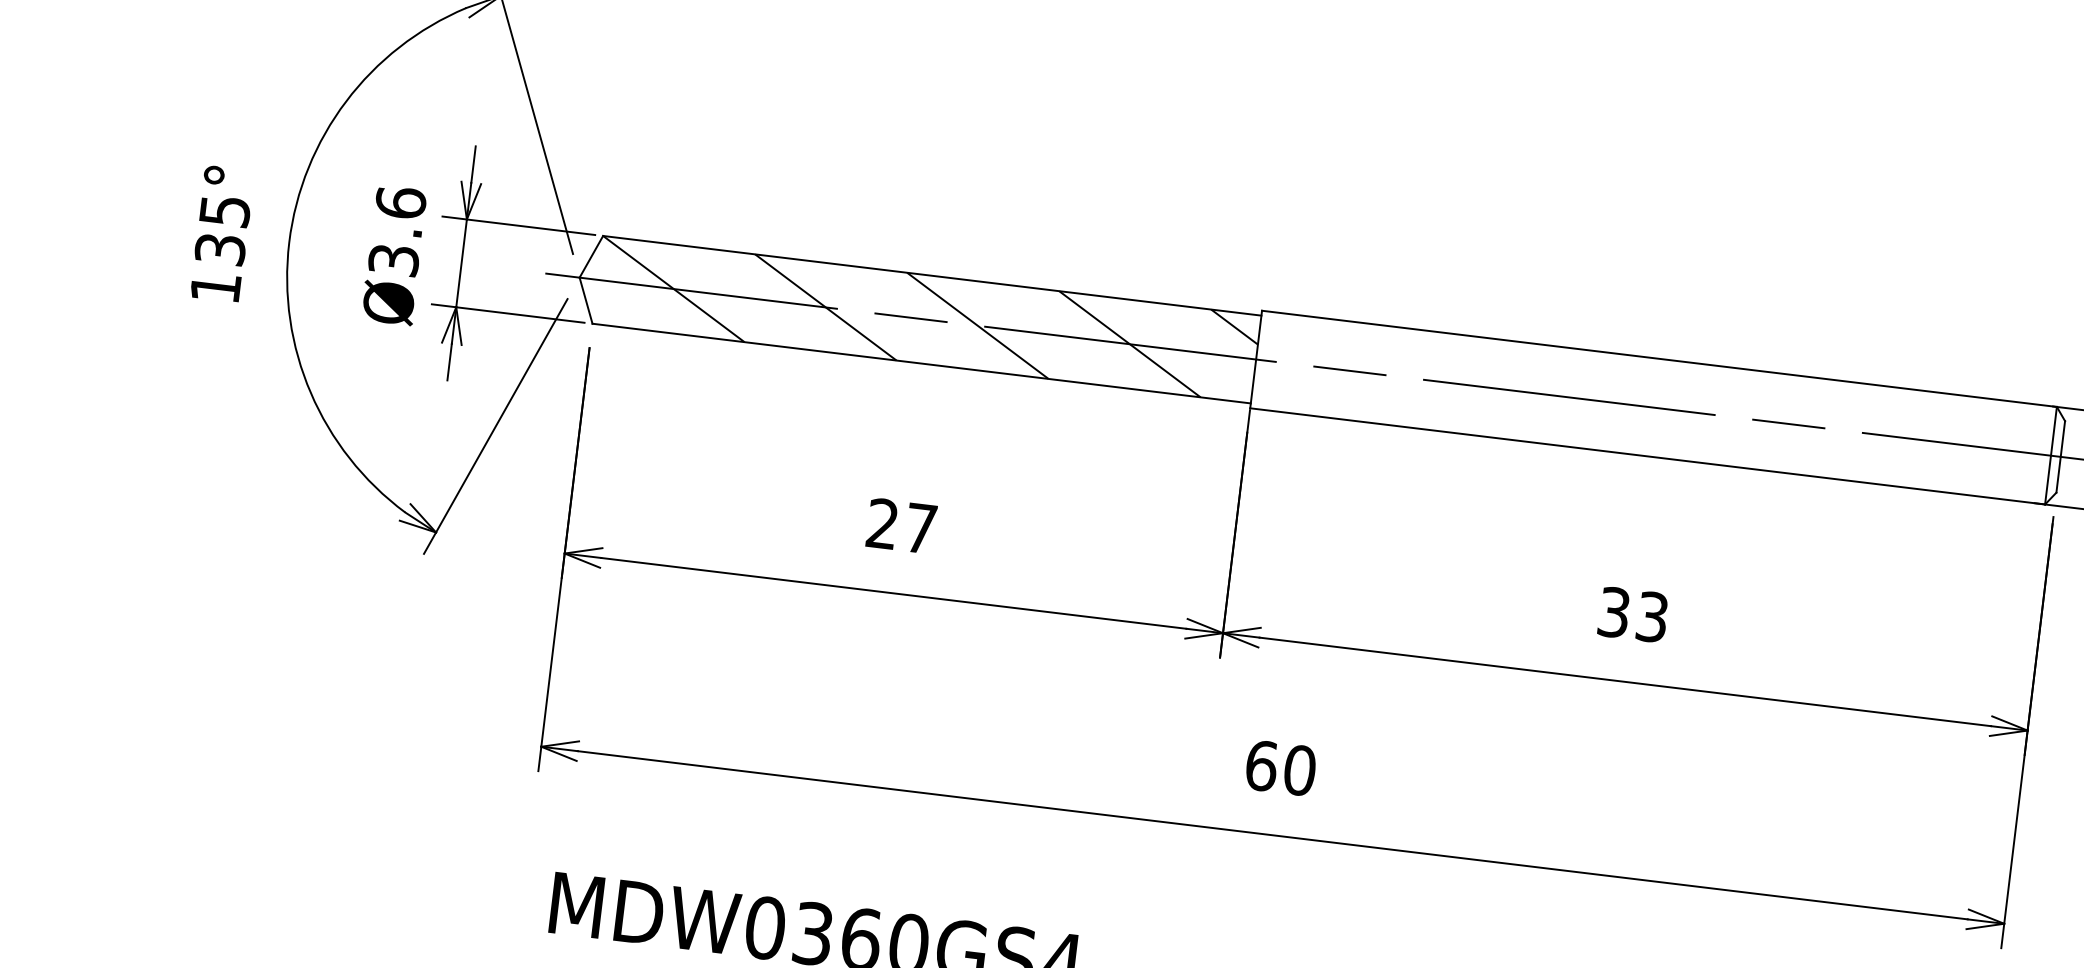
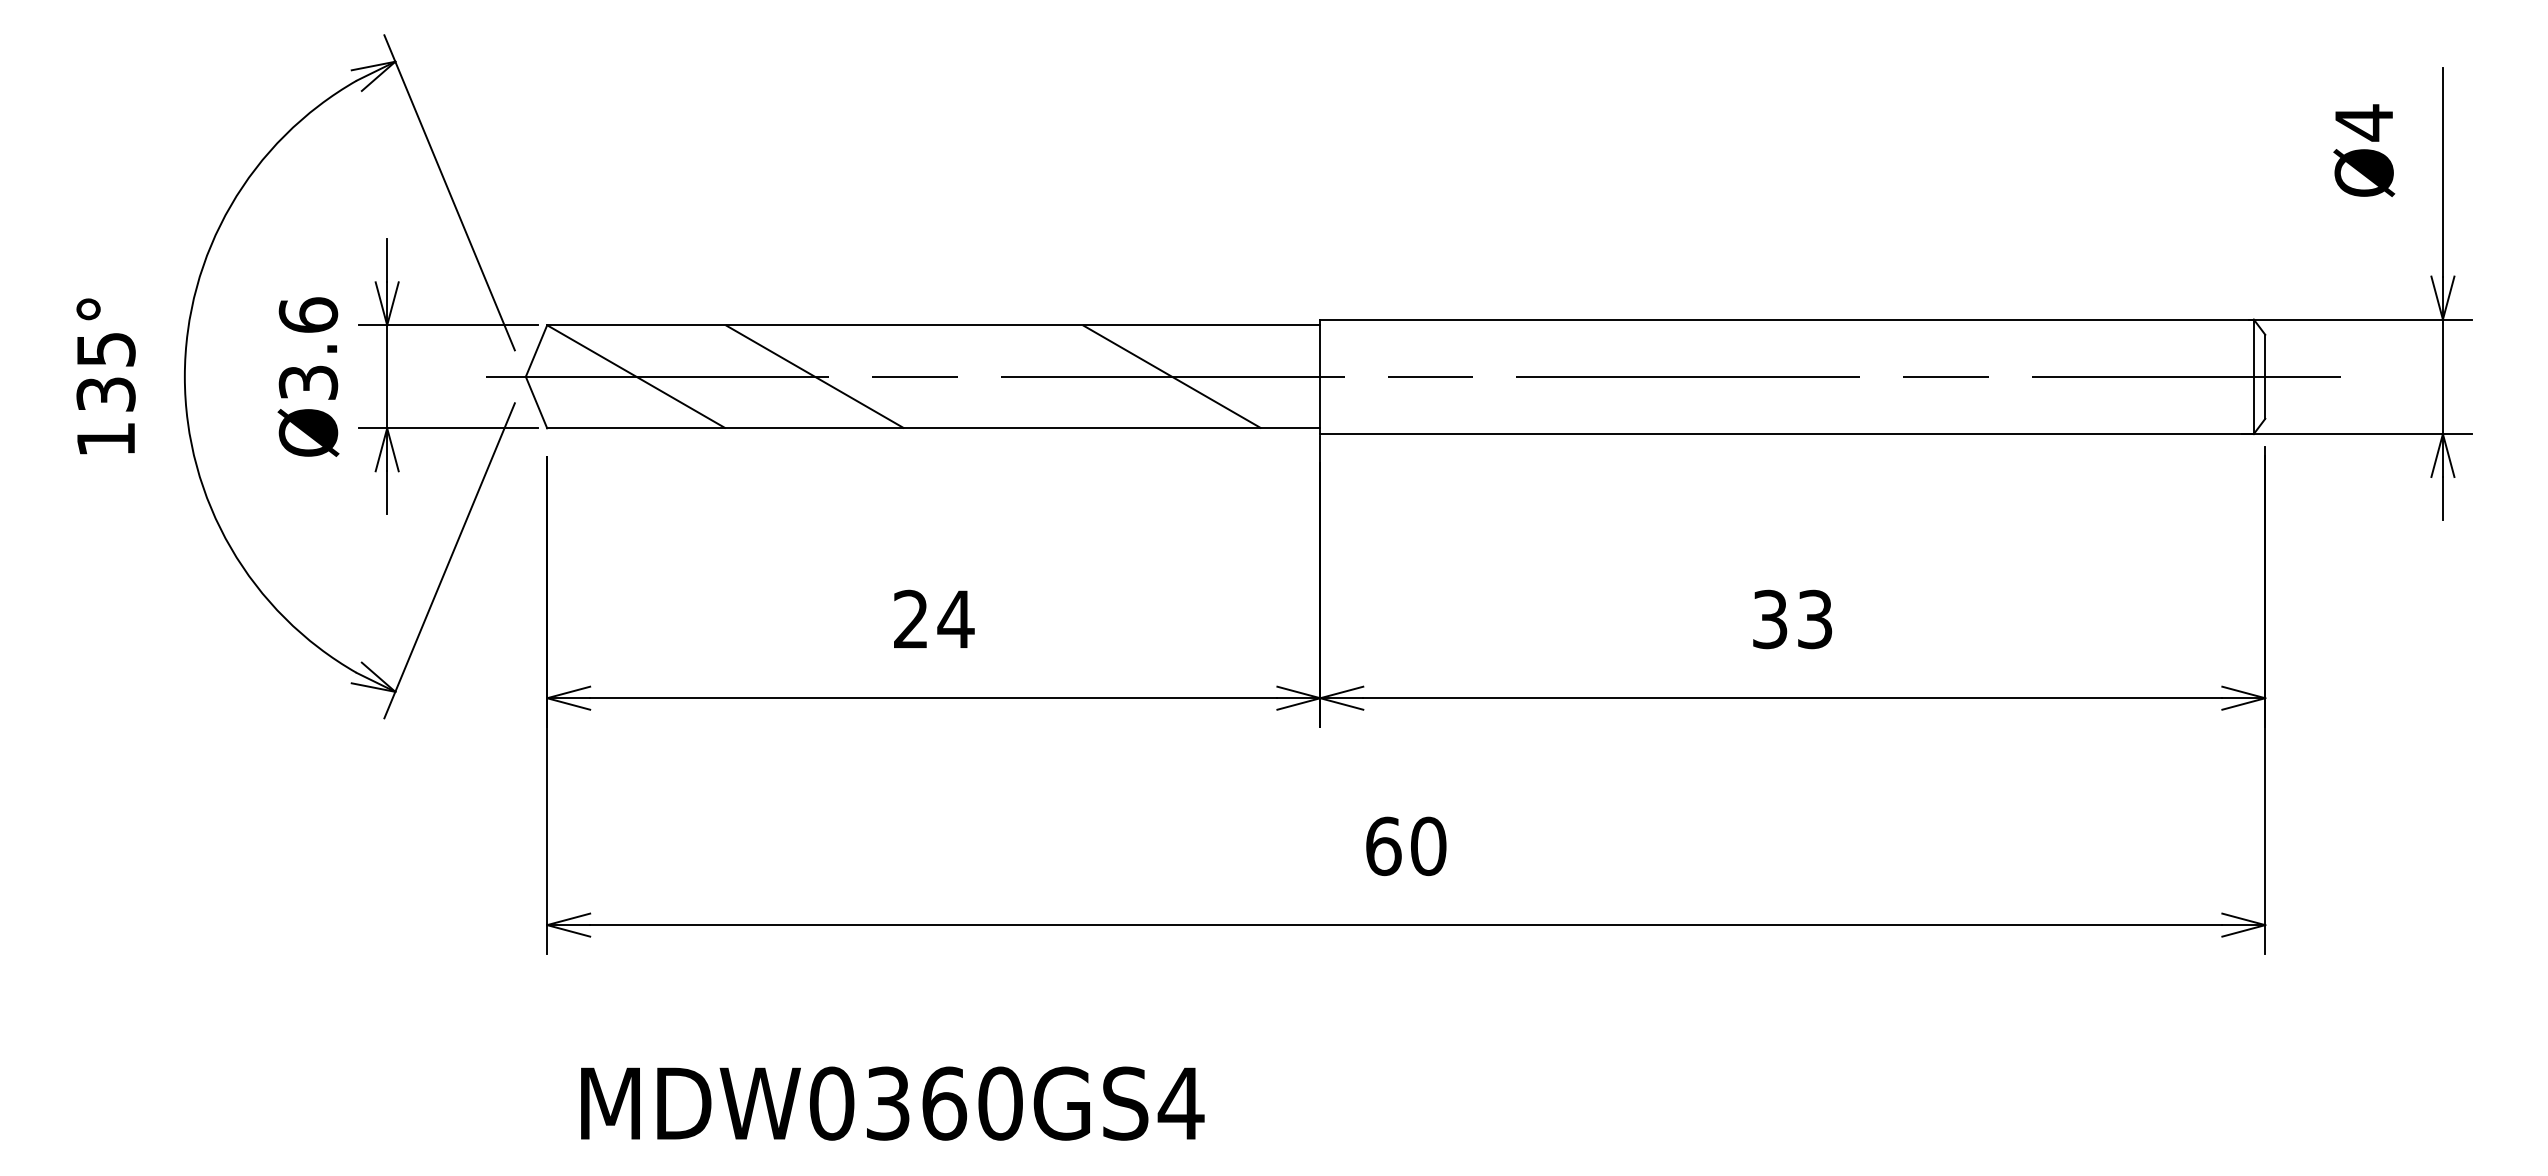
line: (977, 325) -> (993, 376), removed
line: (1234, 327) -> (1290, 342), removed
text: (920, 528) -> (955, 619), 27 -> 24

